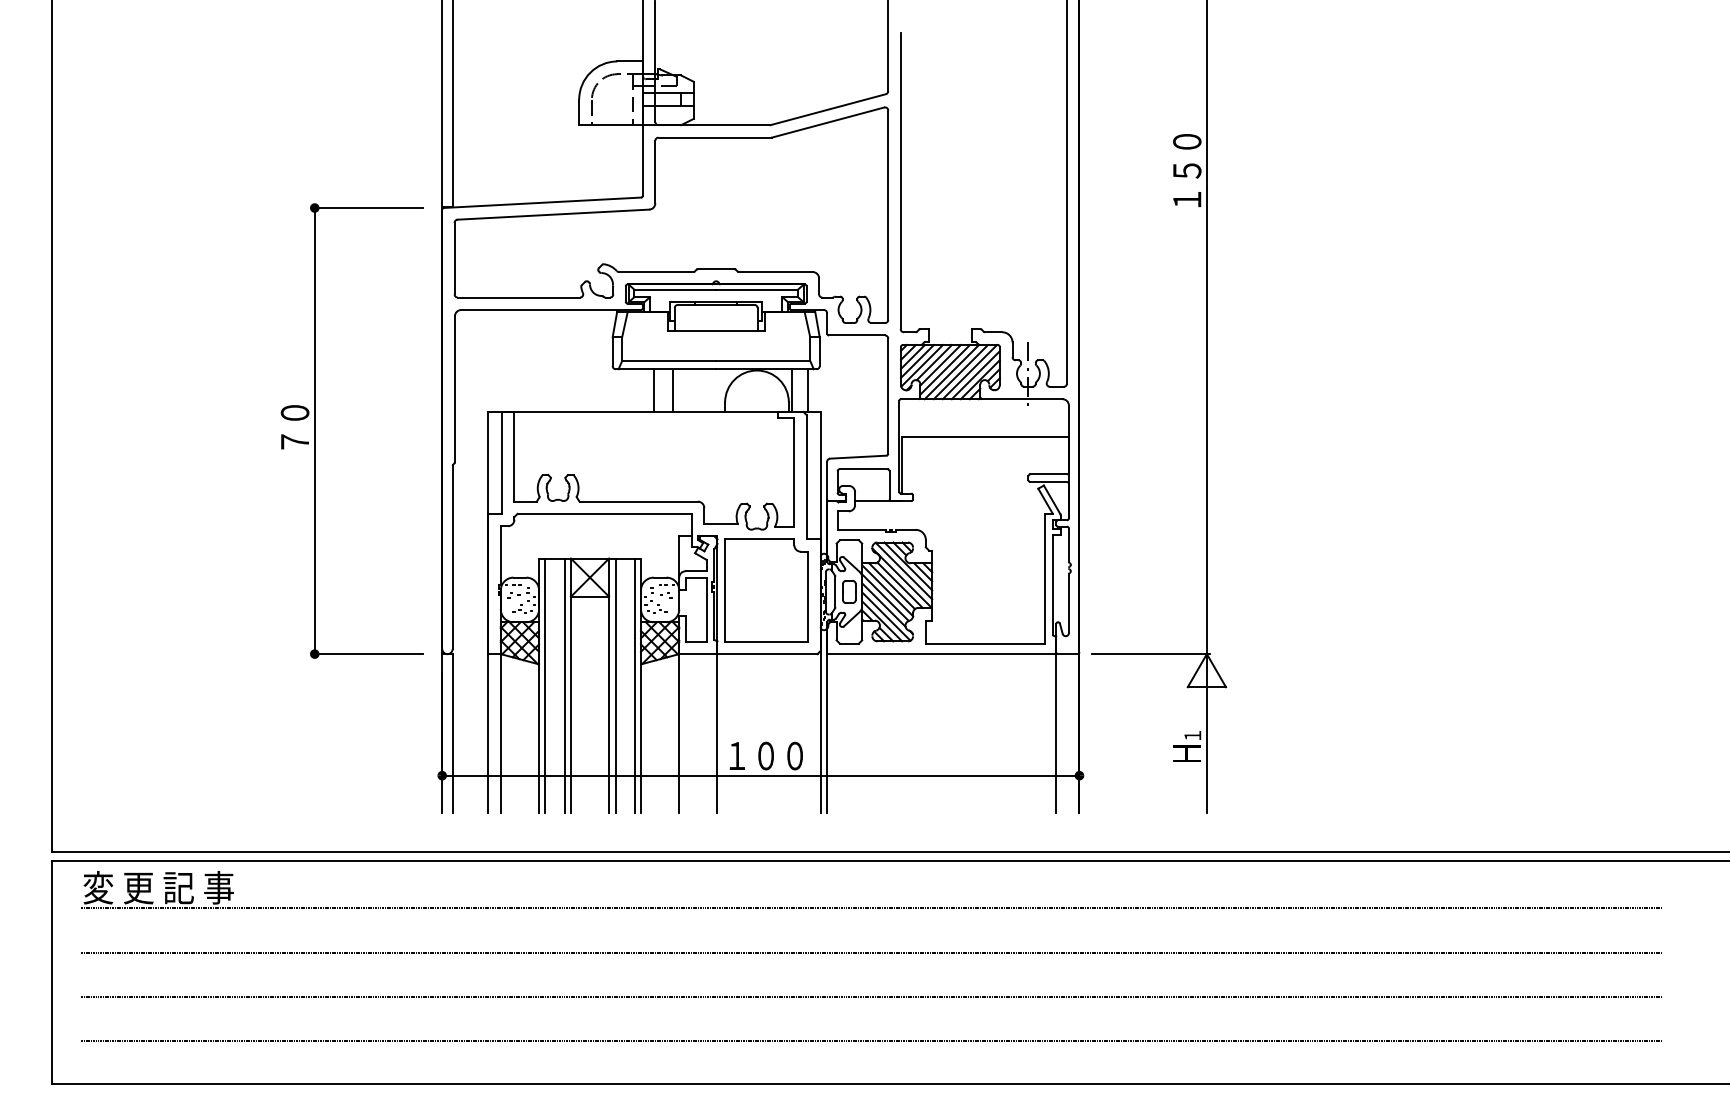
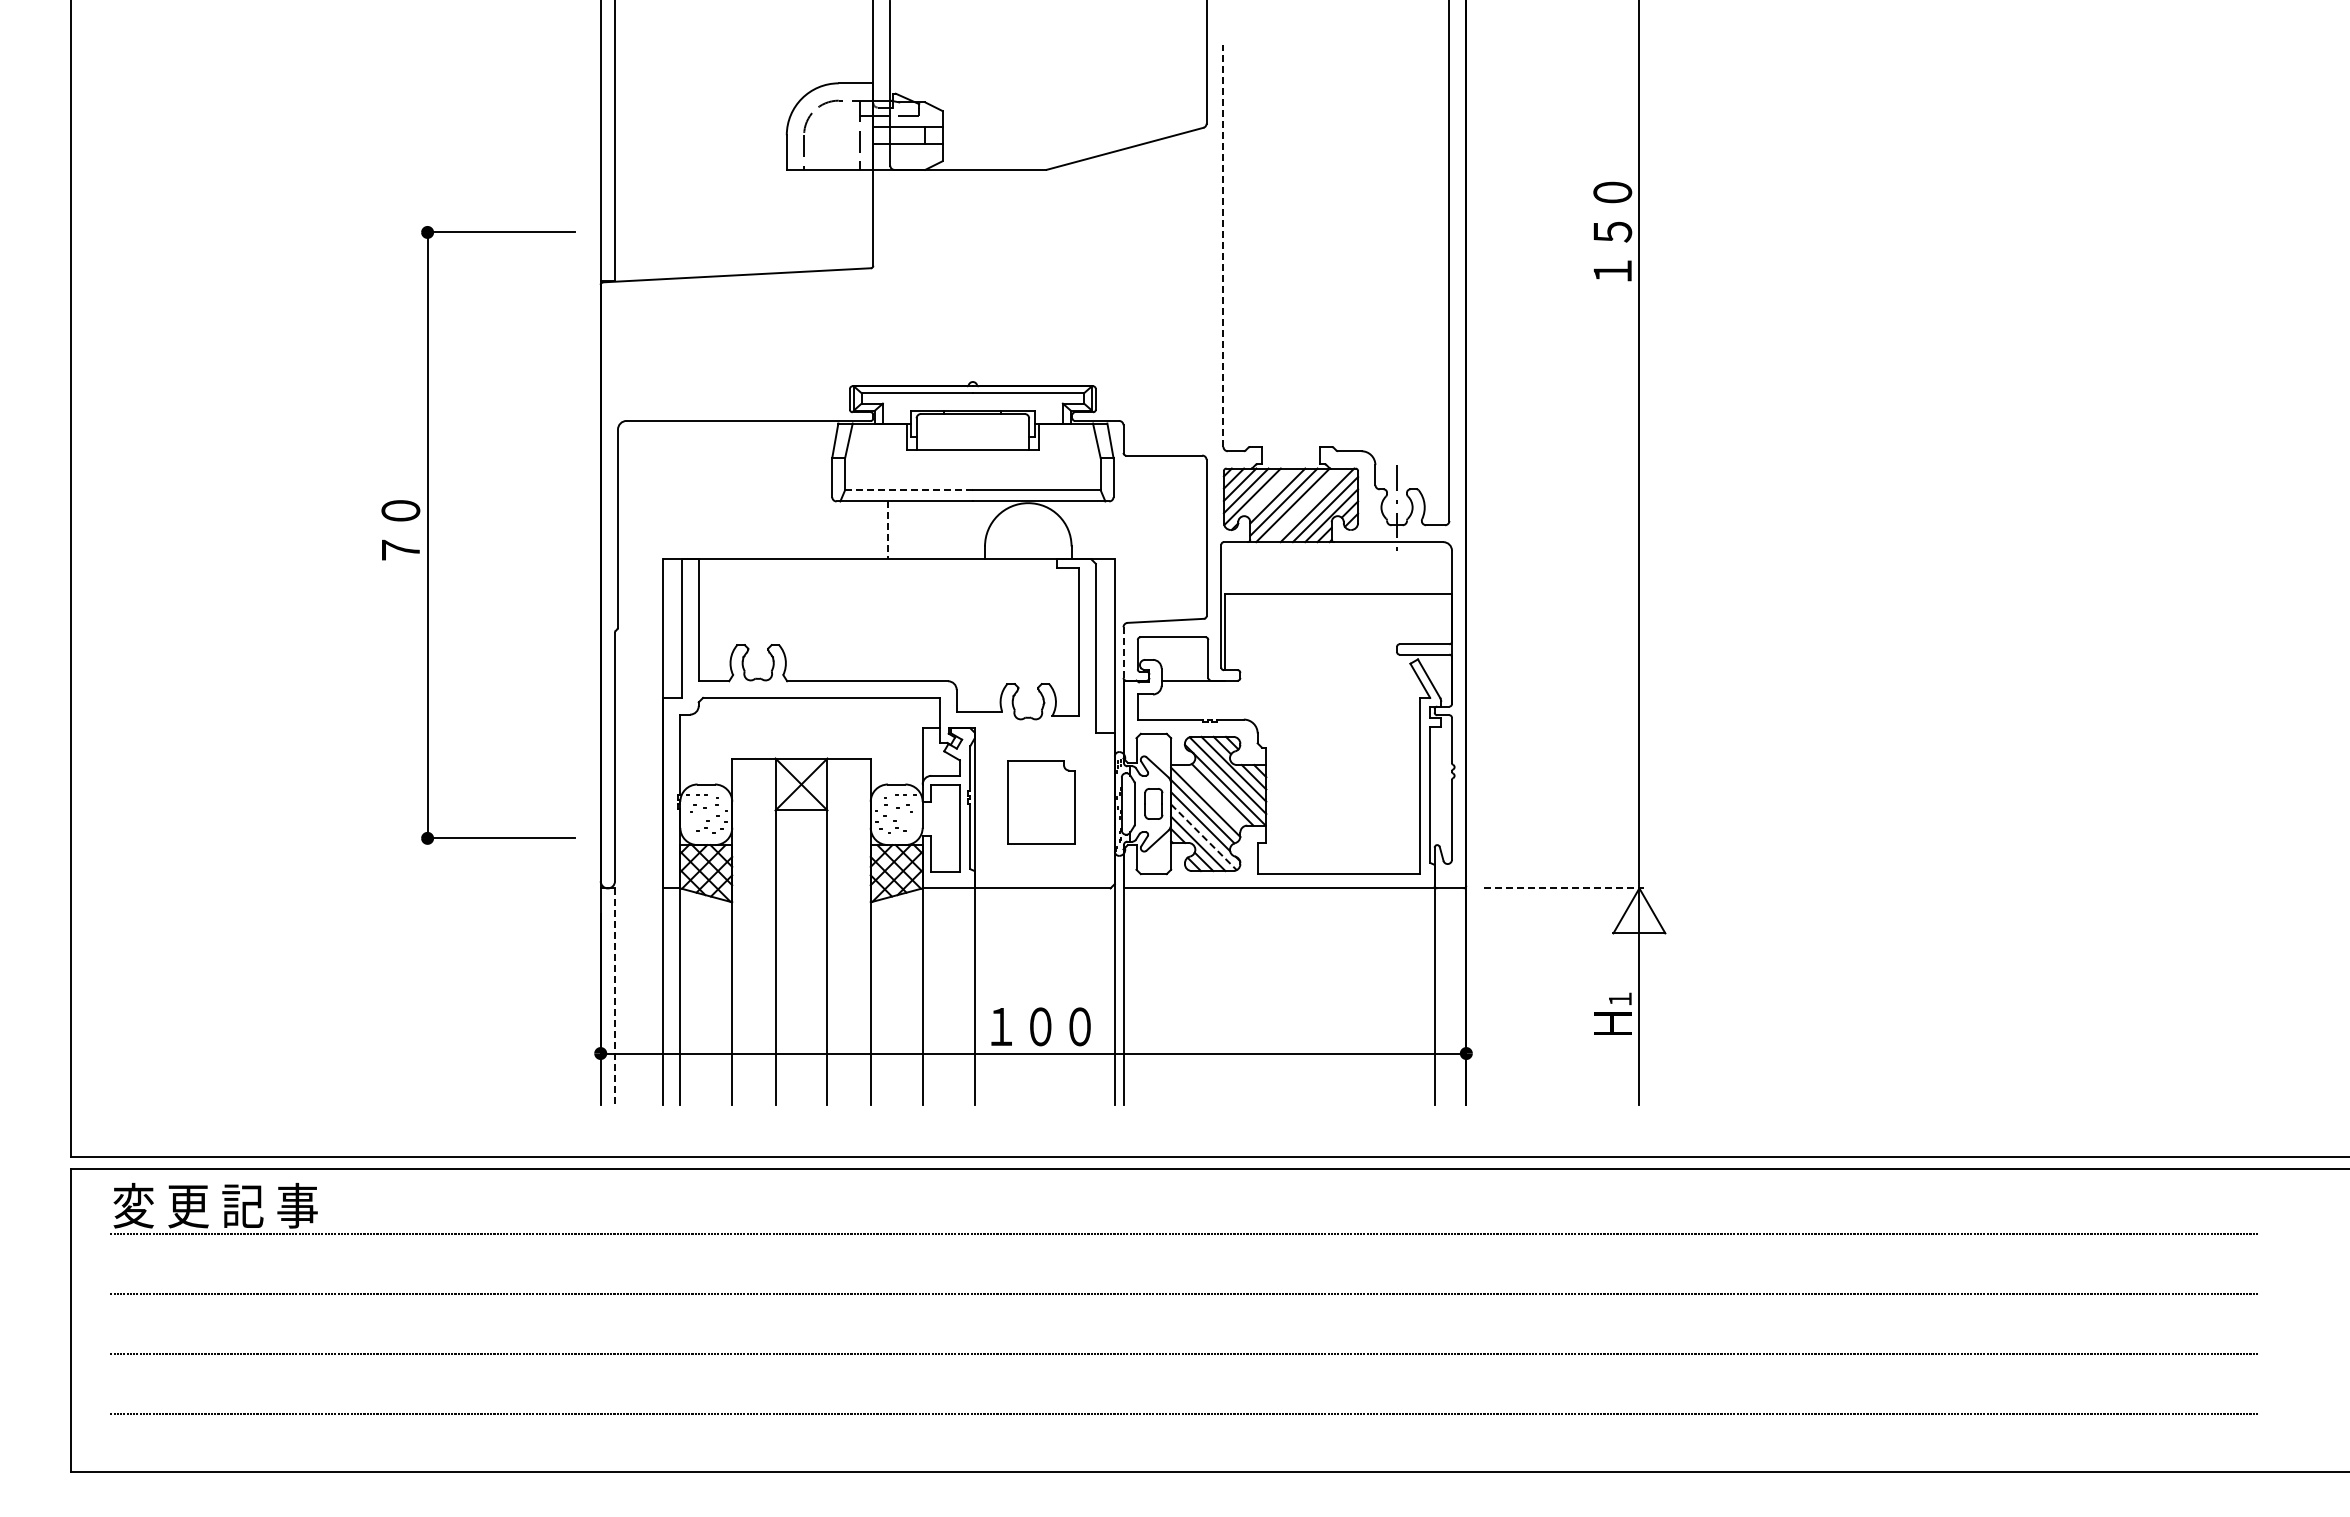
line: (900, 181) -> (1223, 246), solid -> dashed
part: (671, 214) -> (911, 291), removed
line: (669, 361) -> (909, 490), solid -> dashed
line: (934, 362) -> (1269, 492), removed
line: (961, 372) -> (1305, 505), removed
line: (654, 390) -> (888, 530), solid -> dashed
line: (673, 390) -> (914, 530), removed
line: (791, 390) -> (1075, 530), removed
line: (807, 390) -> (1097, 530), removed
part: (315, 431) -> (428, 535), moved
line: (827, 480) -> (1123, 652), solid -> dashed
line: (891, 586) -> (1211, 796), removed
part: (766, 590) -> (1041, 802), size x0.6
line: (886, 616) -> (1204, 837), solid -> dashed
line: (1151, 654) -> (1564, 888), solid -> dashed
line: (545, 685) -> (740, 931), removed
line: (564, 685) -> (766, 931), removed
line: (615, 685) -> (836, 931), removed
line: (634, 685) -> (862, 931), removed
line: (452, 734) -> (614, 997), solid -> dashed

